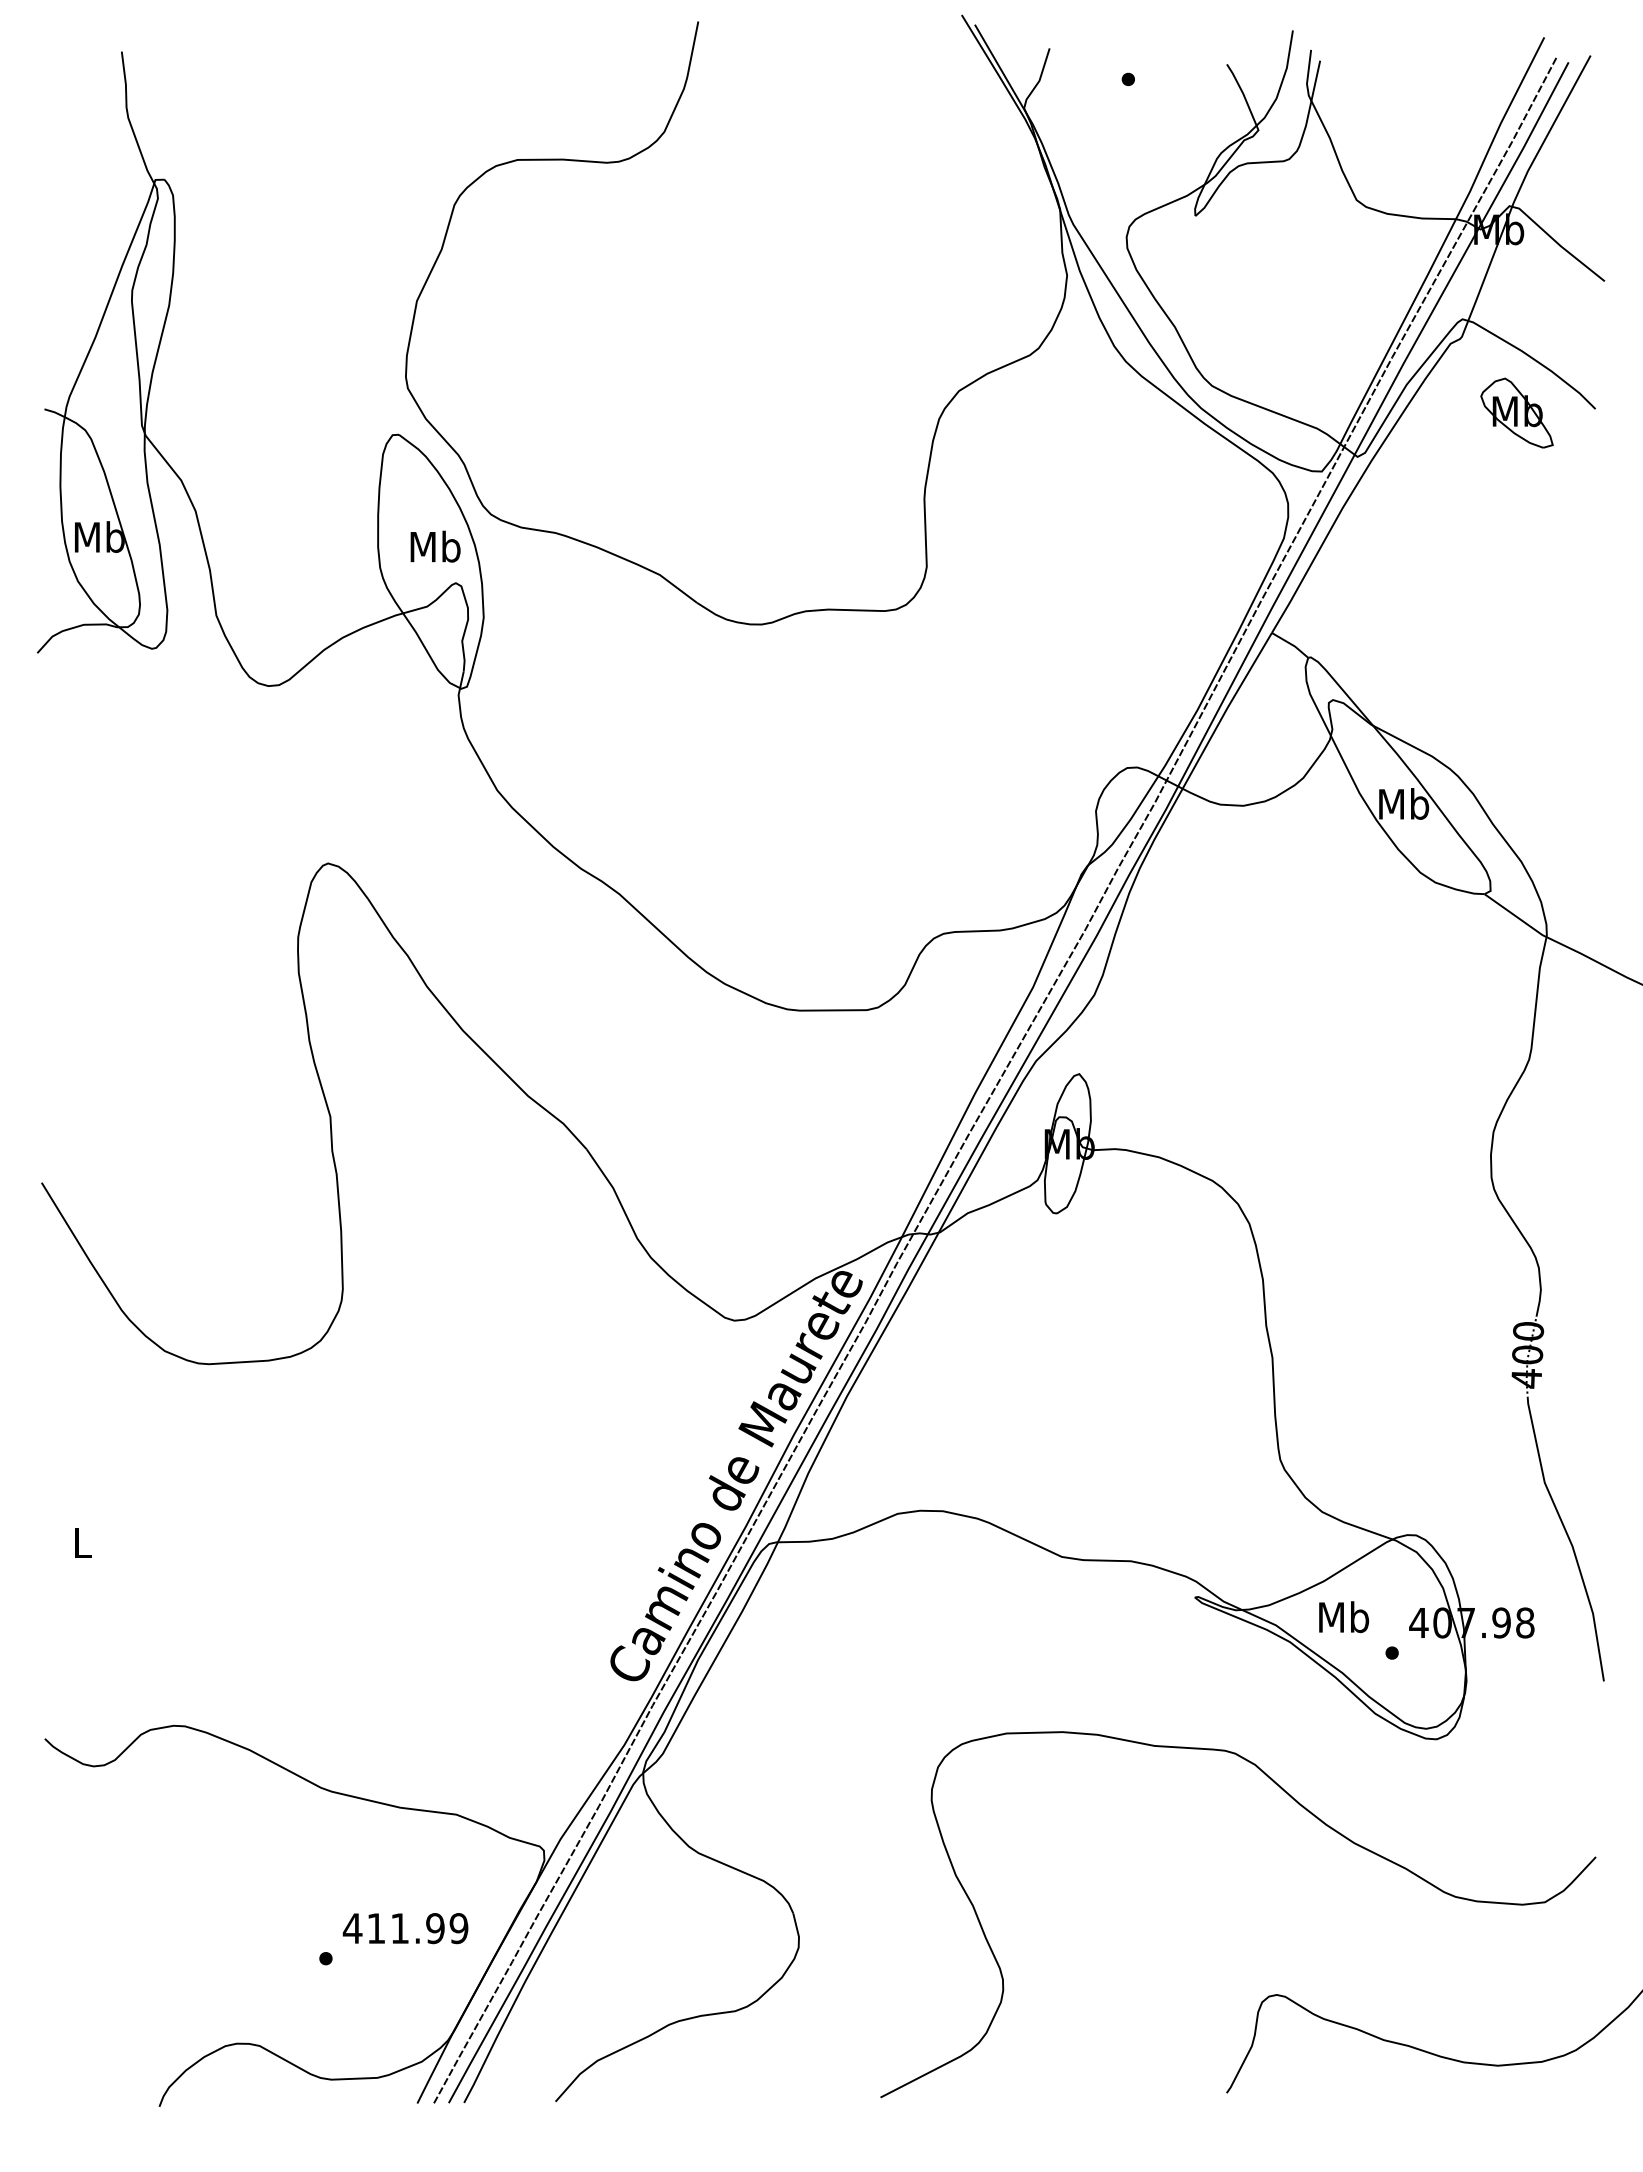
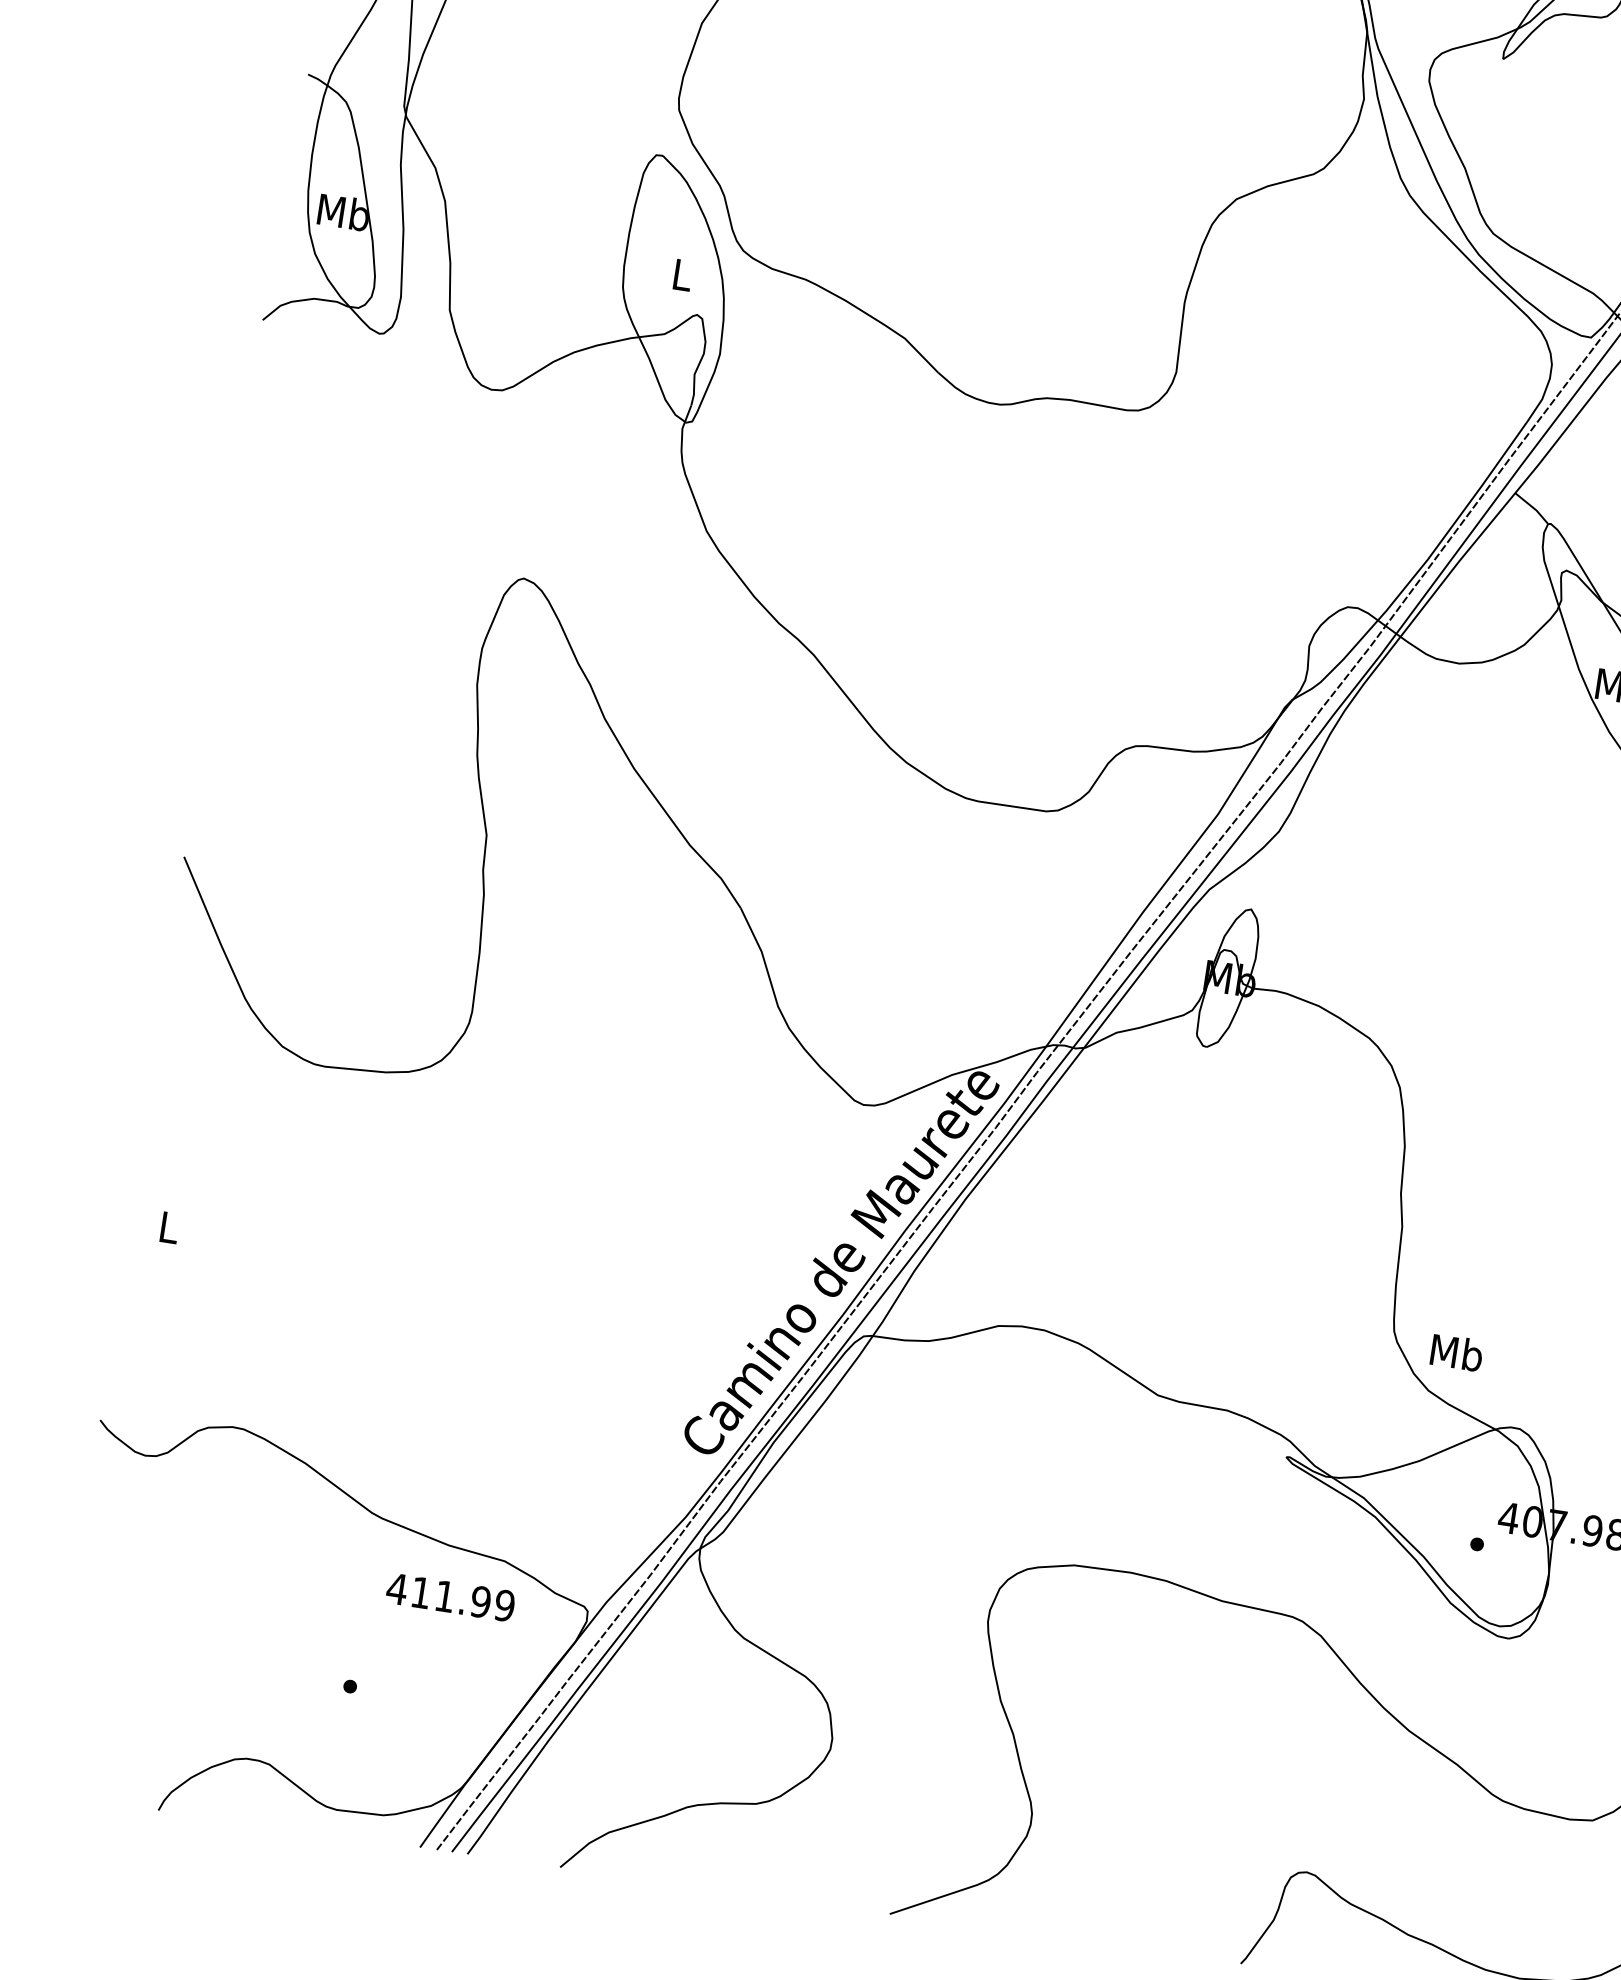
text: (435, 546) -> (682, 274), Mb -> L
text: (1344, 1617) -> (1457, 1353), moved
text: (405, 1928) -> (450, 1597), moved

